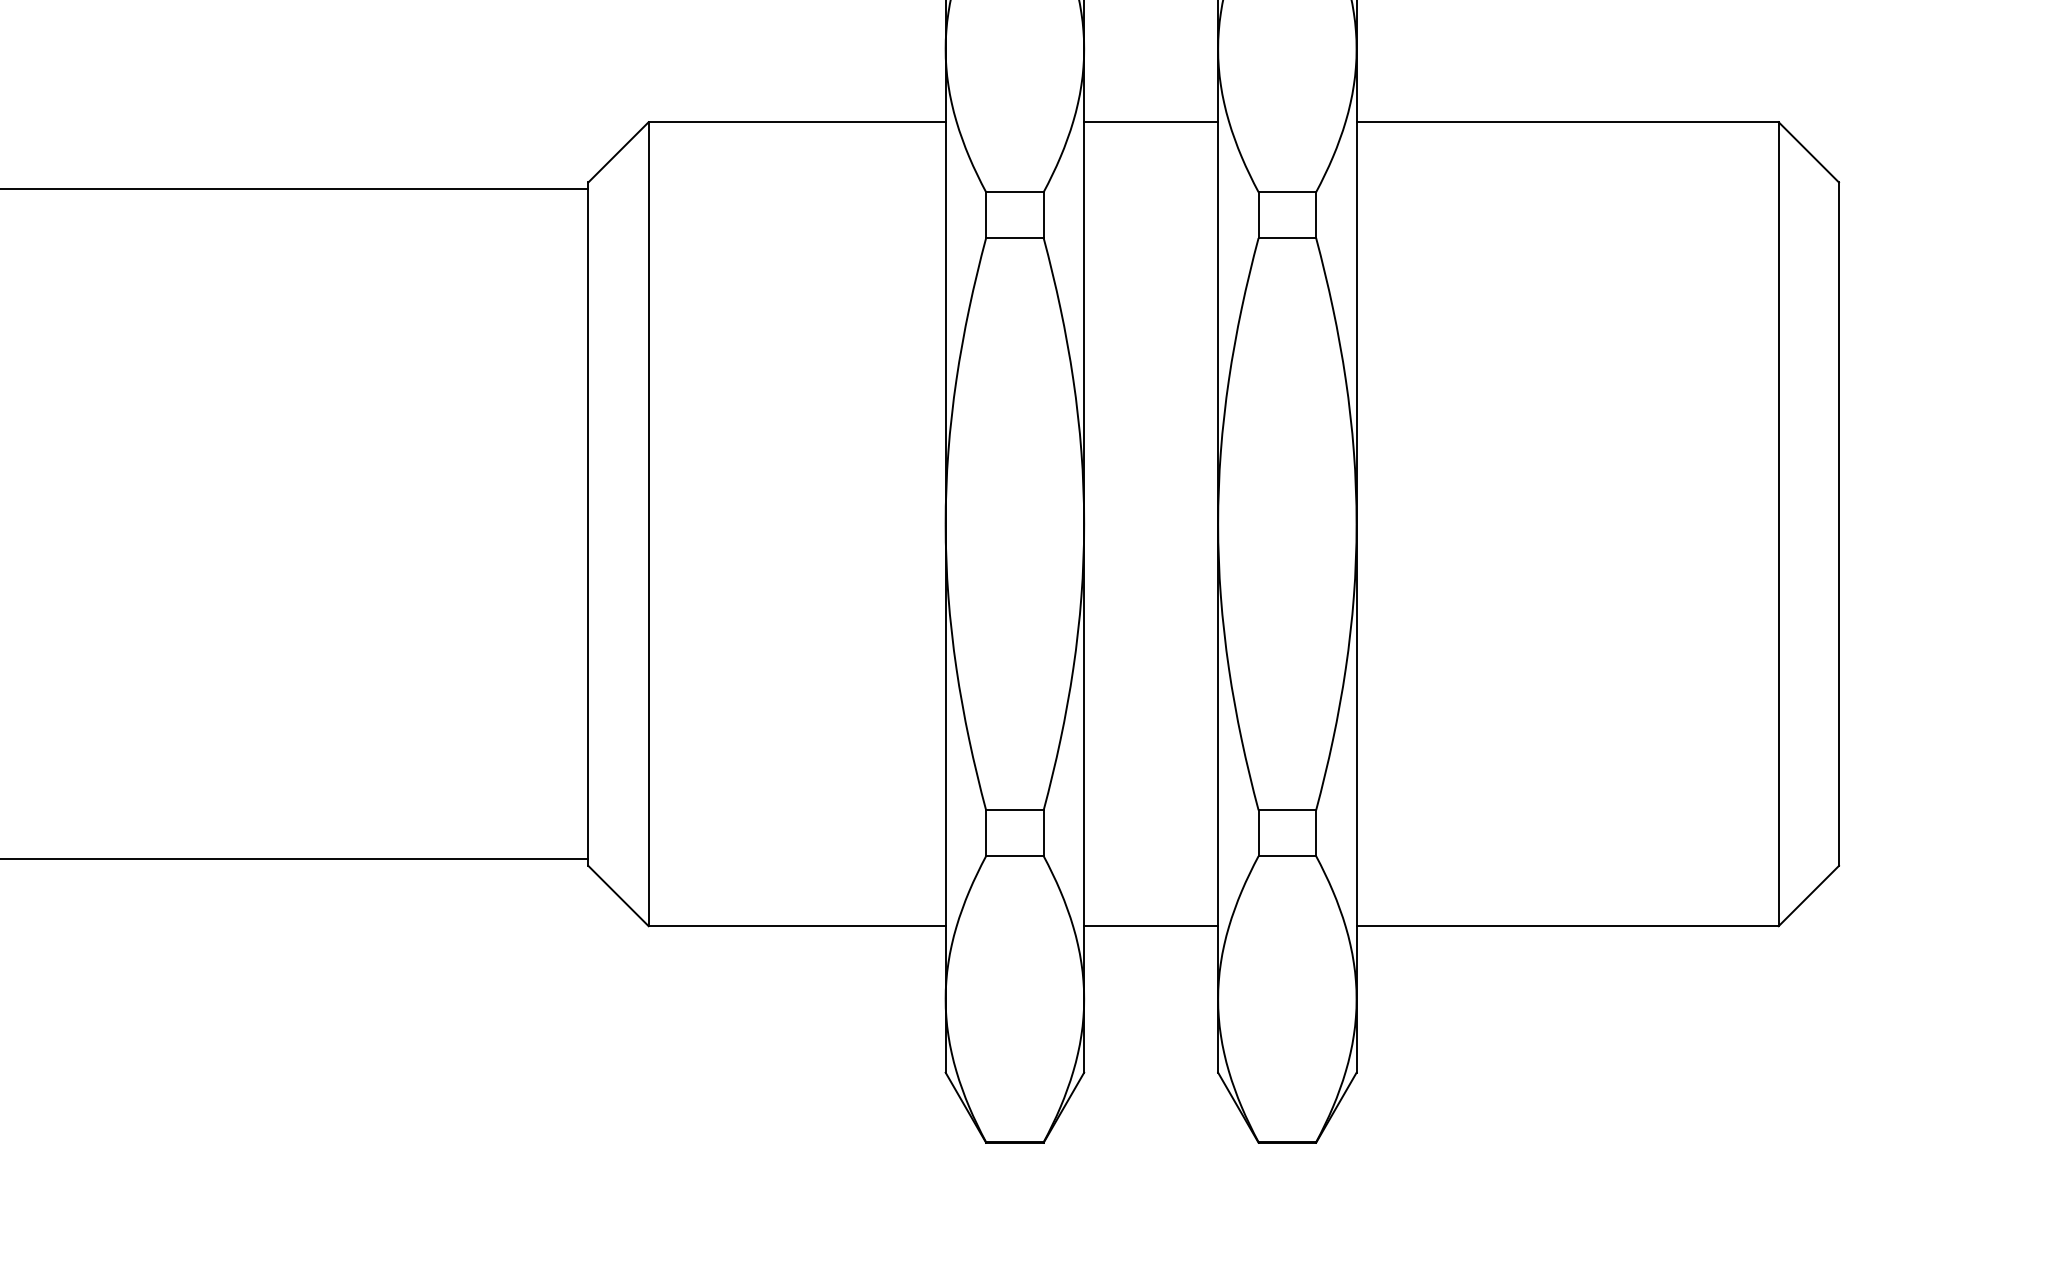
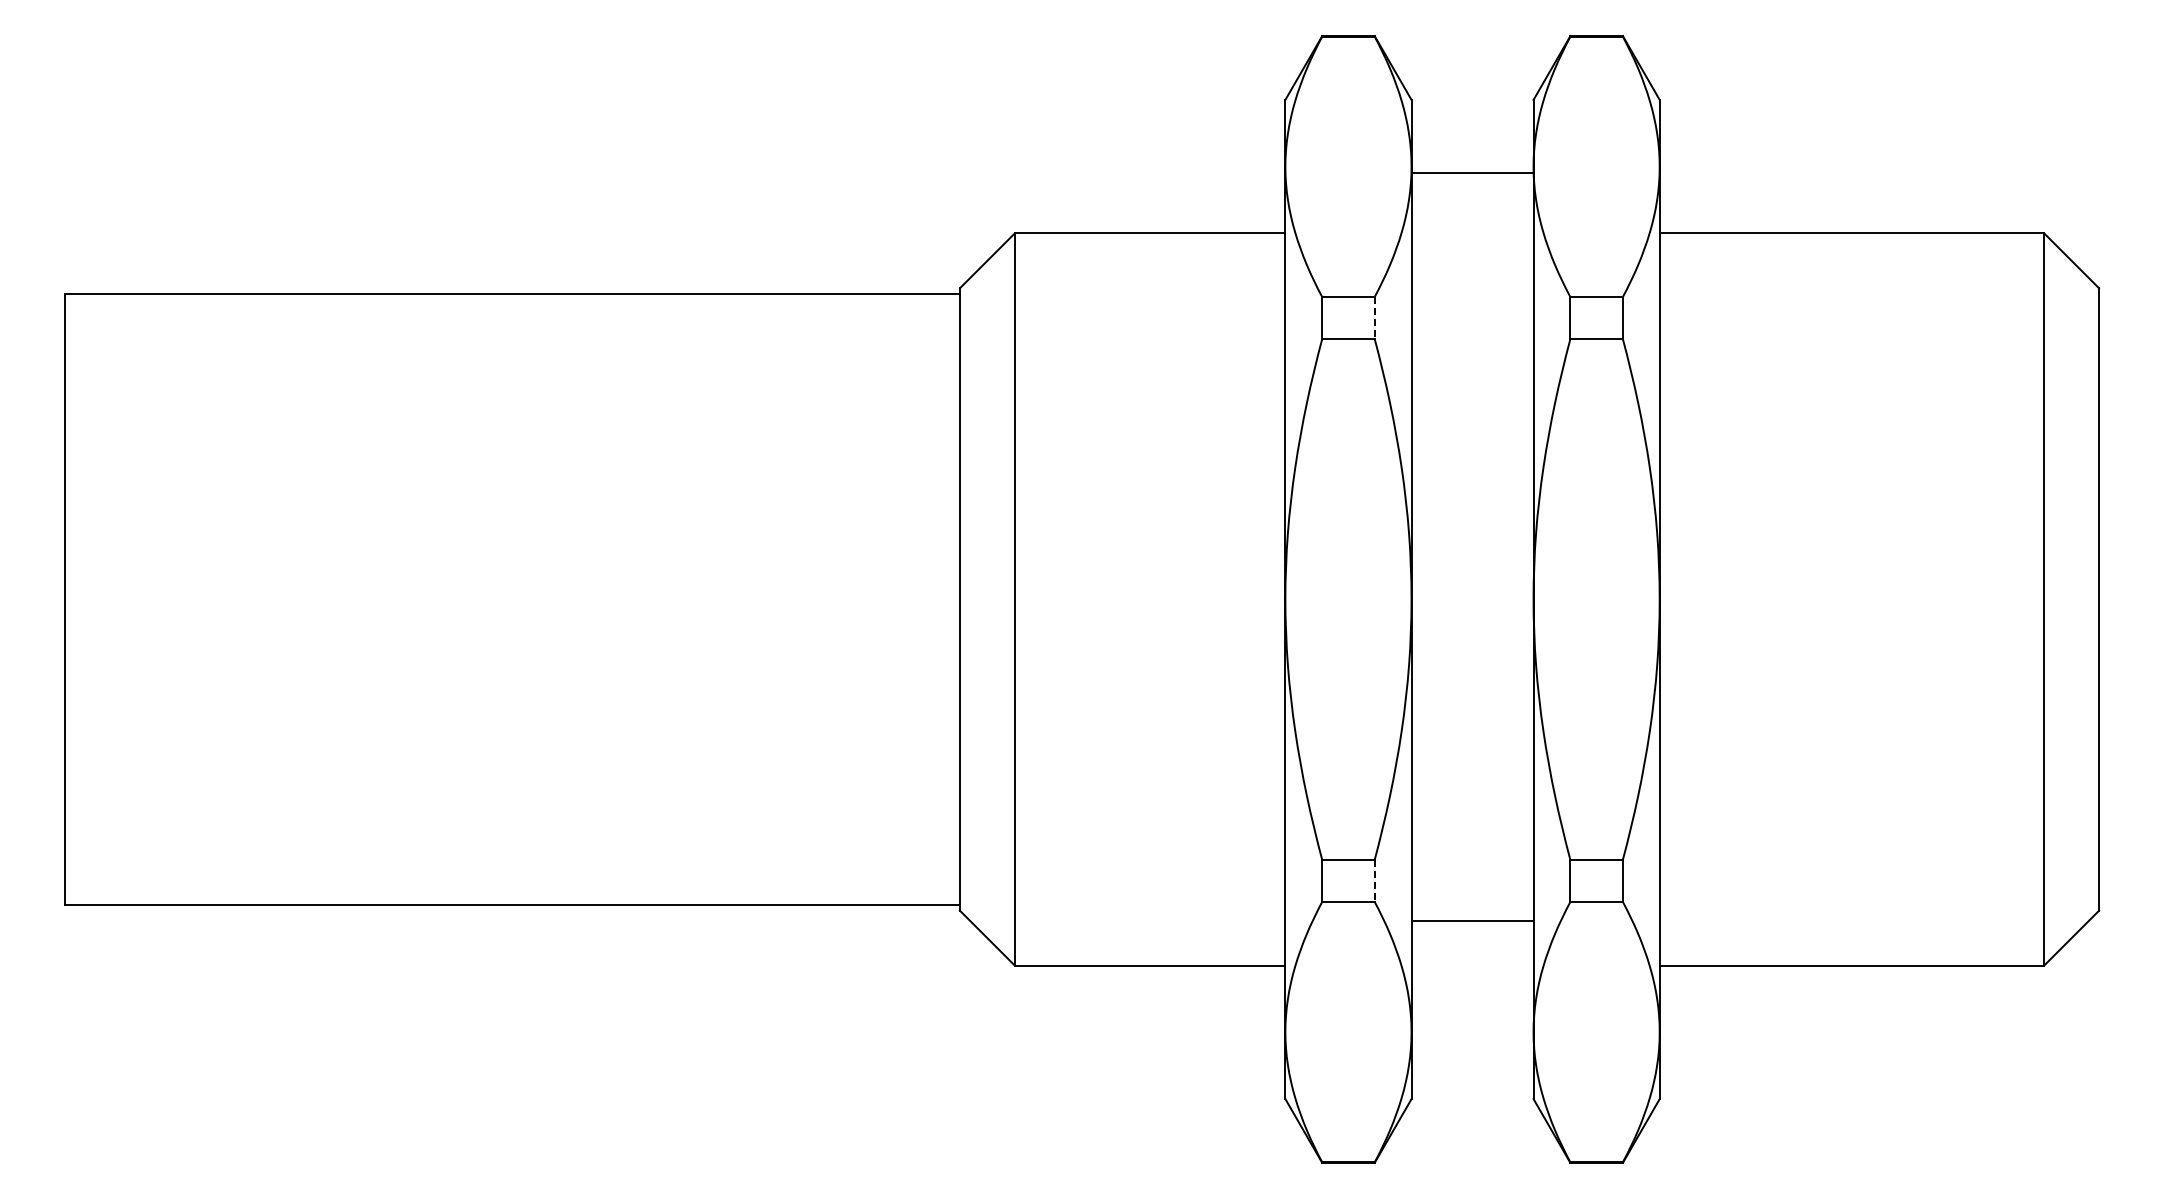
line: (1151, 122) -> (1472, 173), moved
line: (1043, 215) -> (1374, 318), solid -> dashed
line: (1043, 832) -> (1374, 880), solid -> dashed
line: (1151, 926) -> (1472, 920), moved

